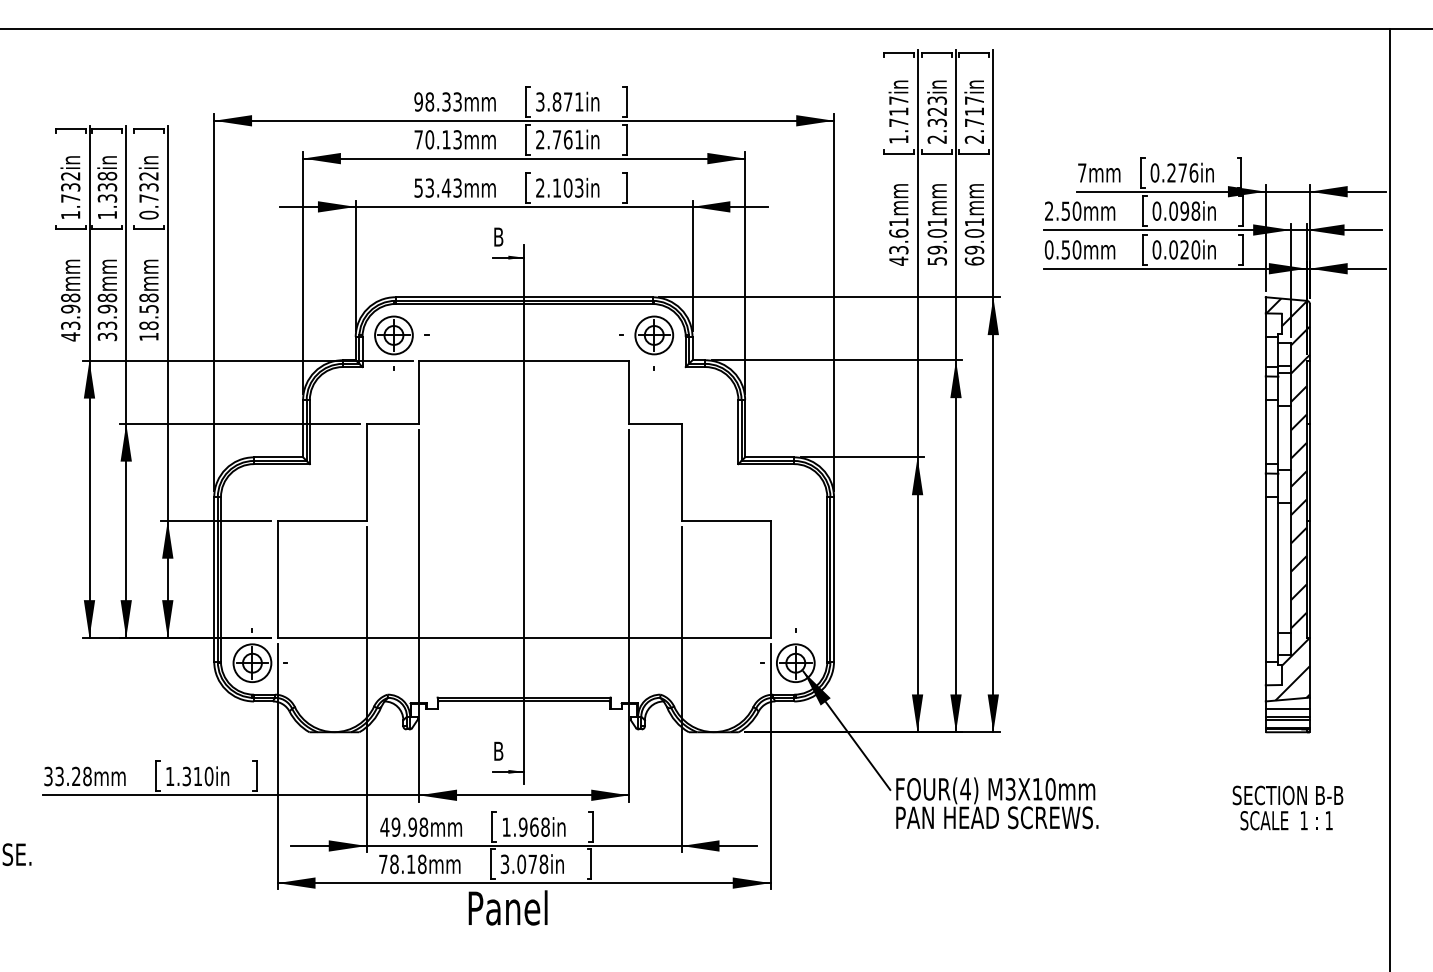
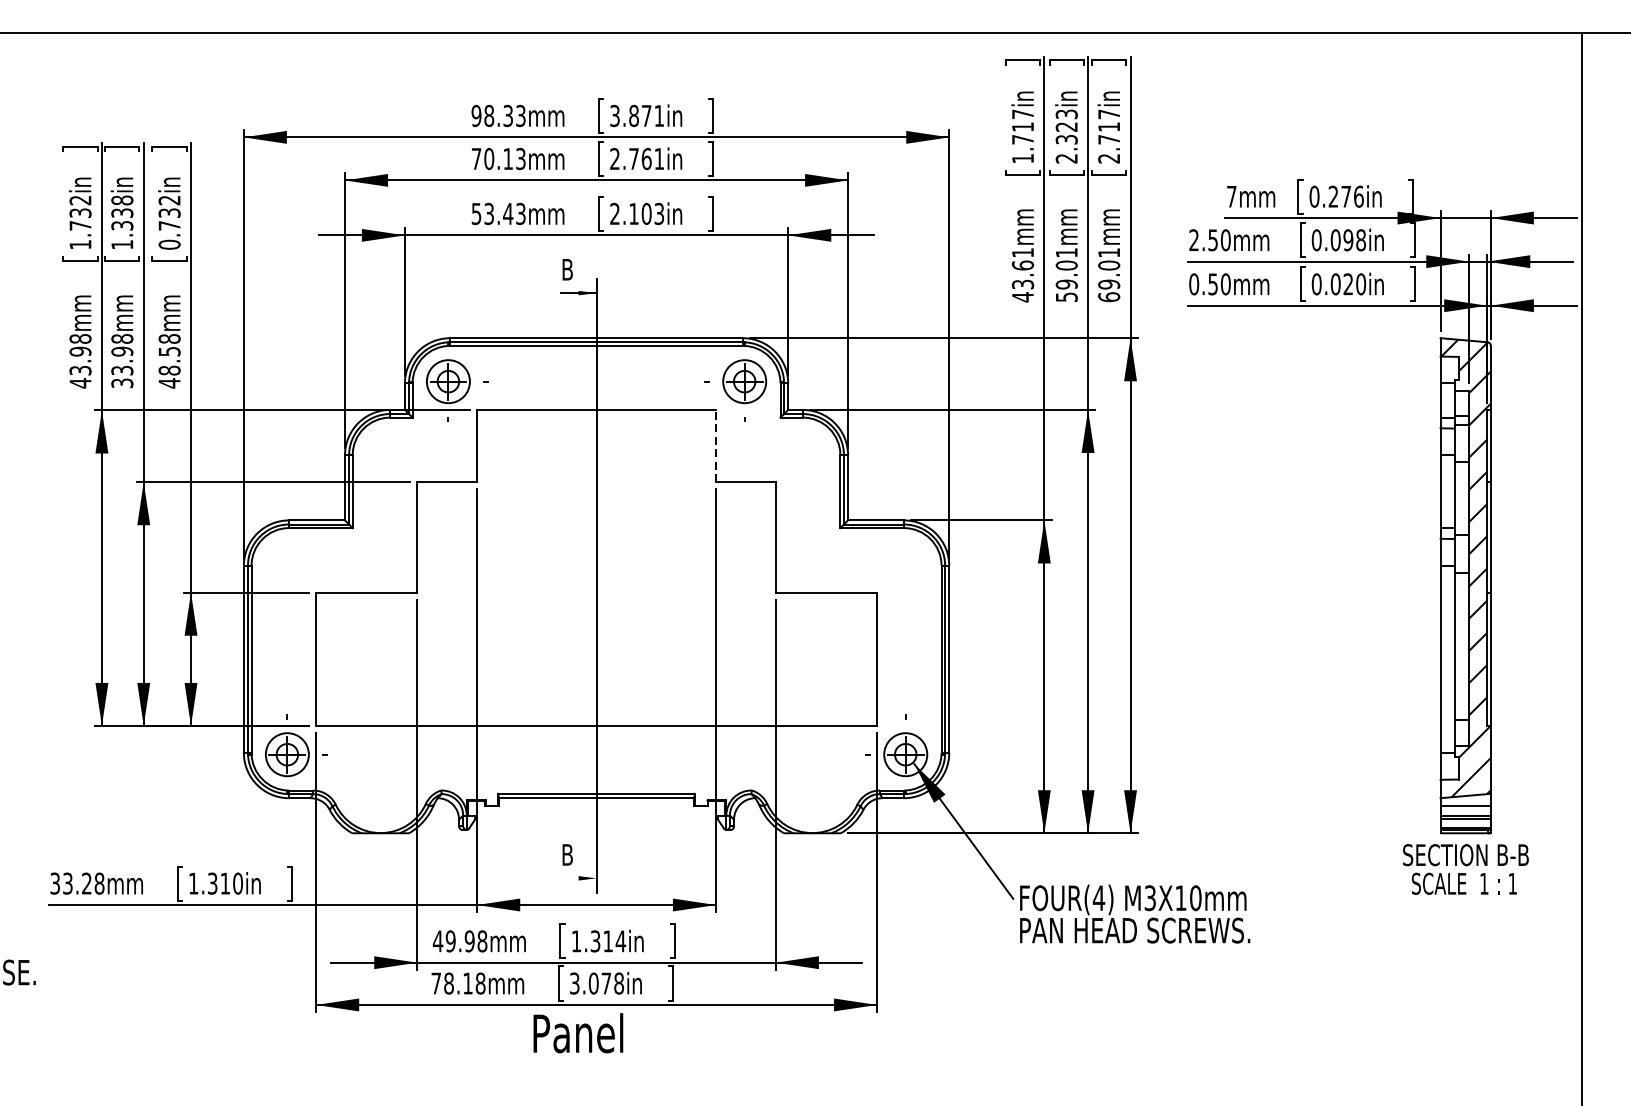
text: (148, 336) -> (169, 382), 18.58mm -> 48.58mm
line: (629, 392) -> (716, 446), solid -> dashed
line: (508, 771) -> (578, 877), removed
text: (1287, 807) -> (1465, 868), moved
text: (534, 826) -> (608, 940), 1.968in -> 1.314in

